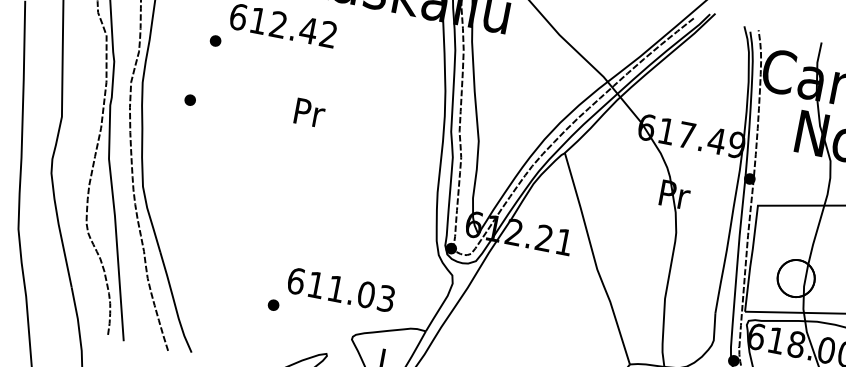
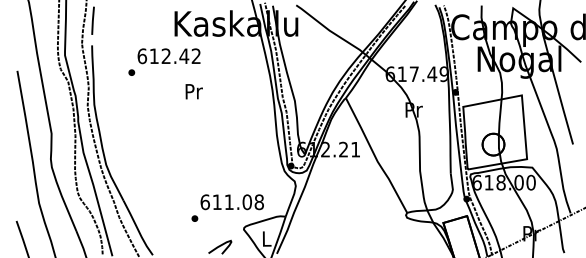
part: (189, 99) -> (123, 109), removed
text: (308, 112) -> (193, 91), moved
text: (385, 298) -> (258, 202), 611.03 -> 611.08

